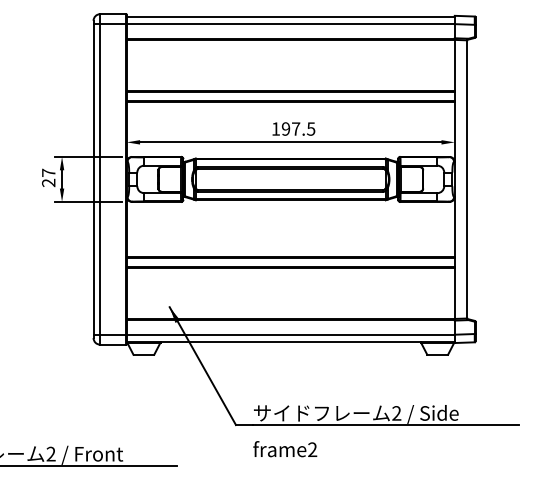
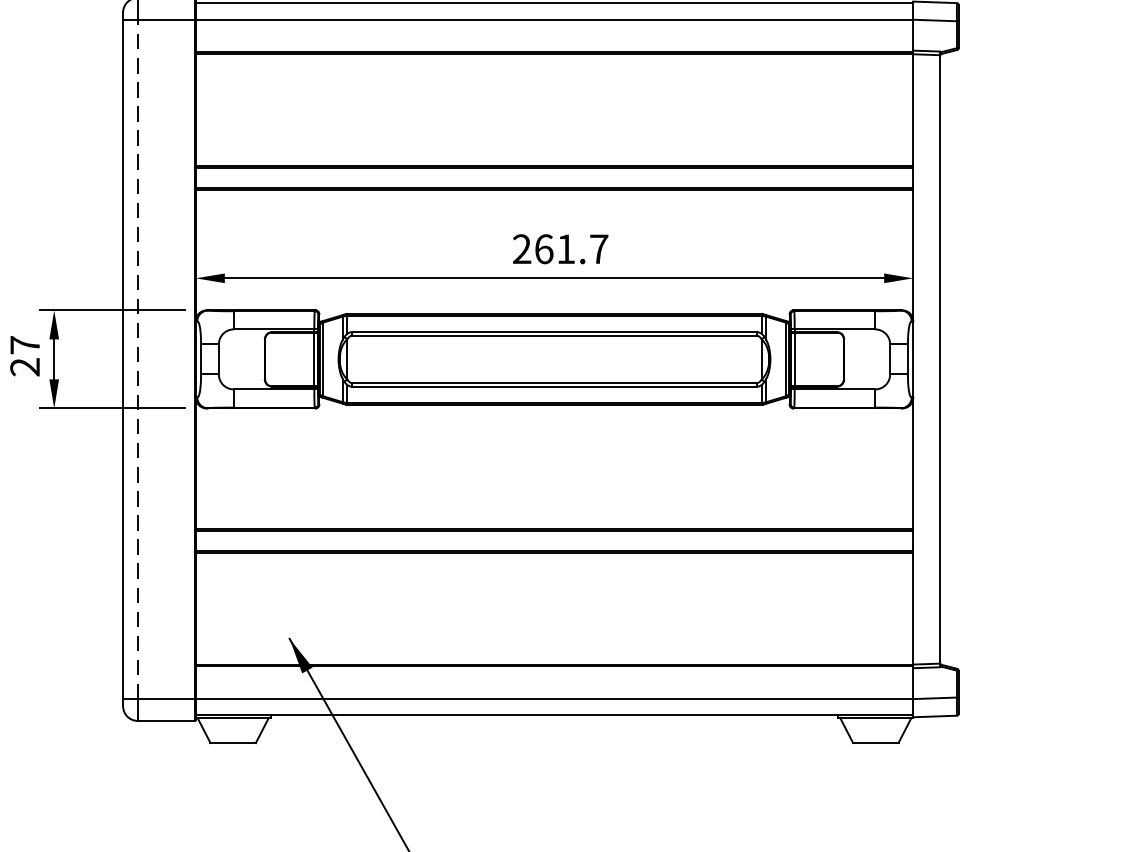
text: (293, 128) -> (560, 248), 197.5 -> 261.7
line: (100, 178) -> (138, 357), solid -> dashed

